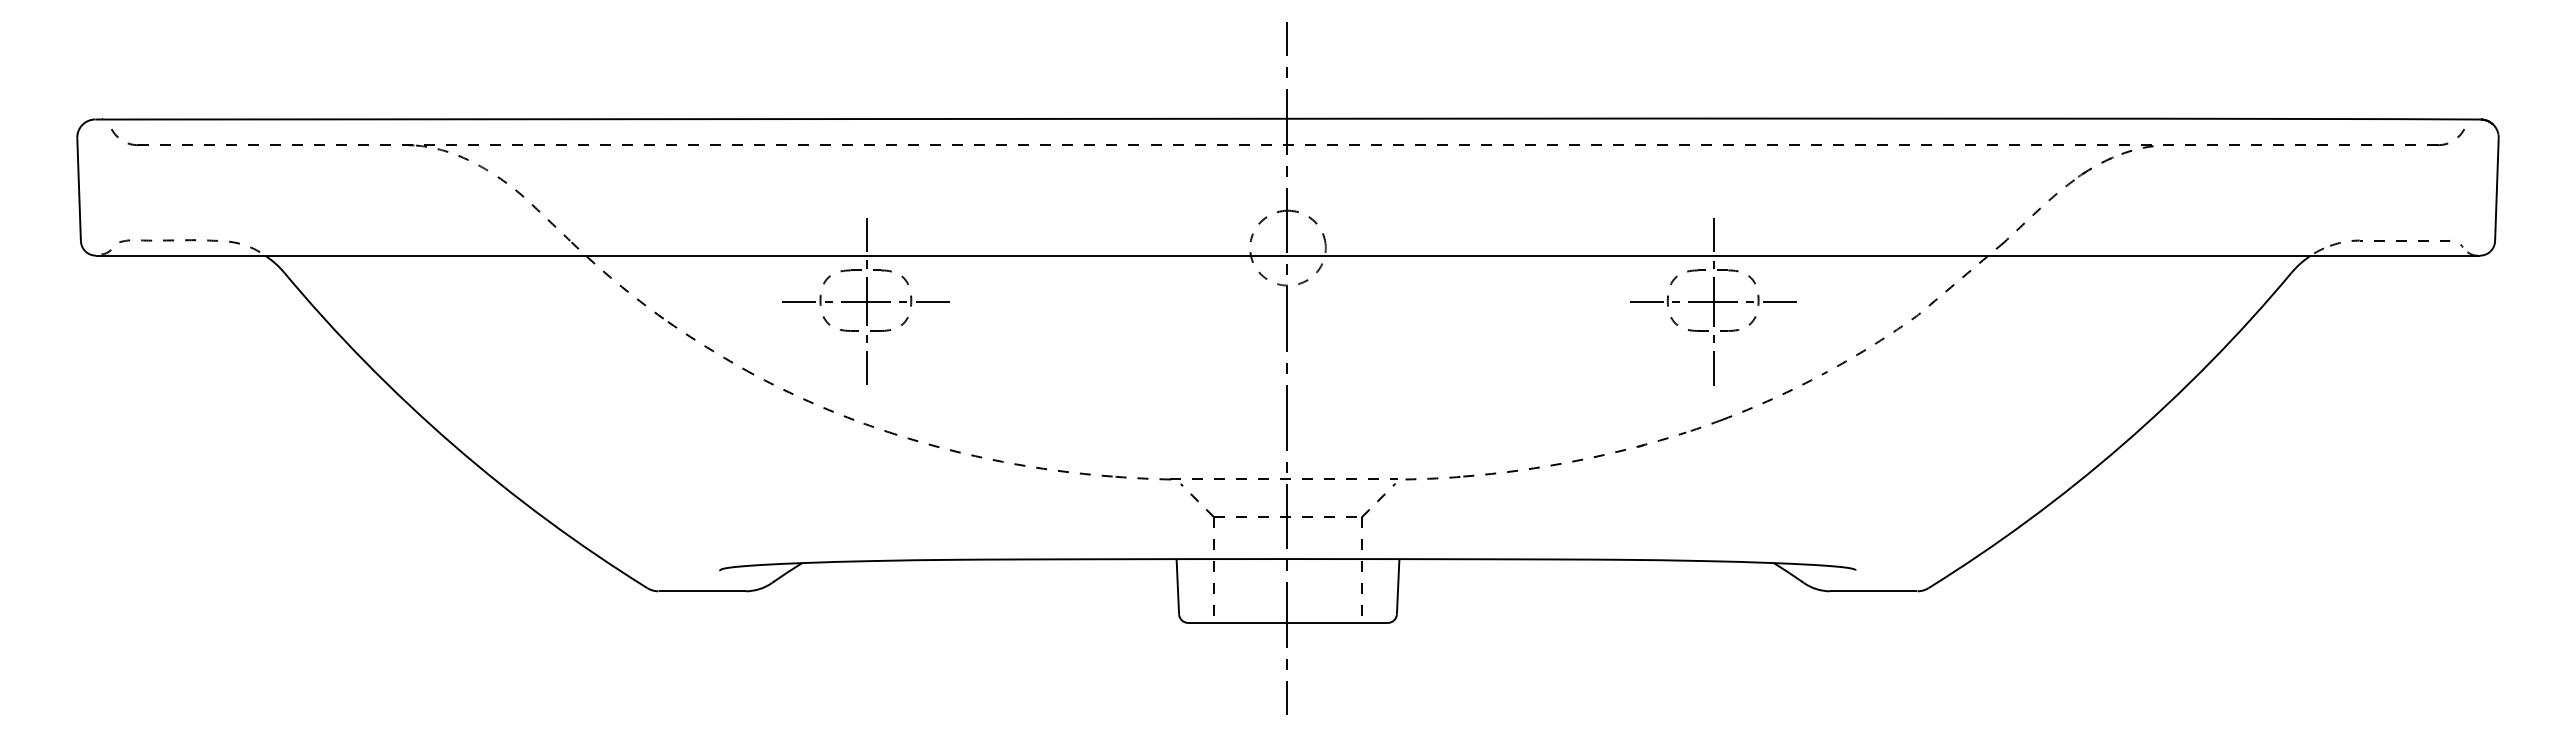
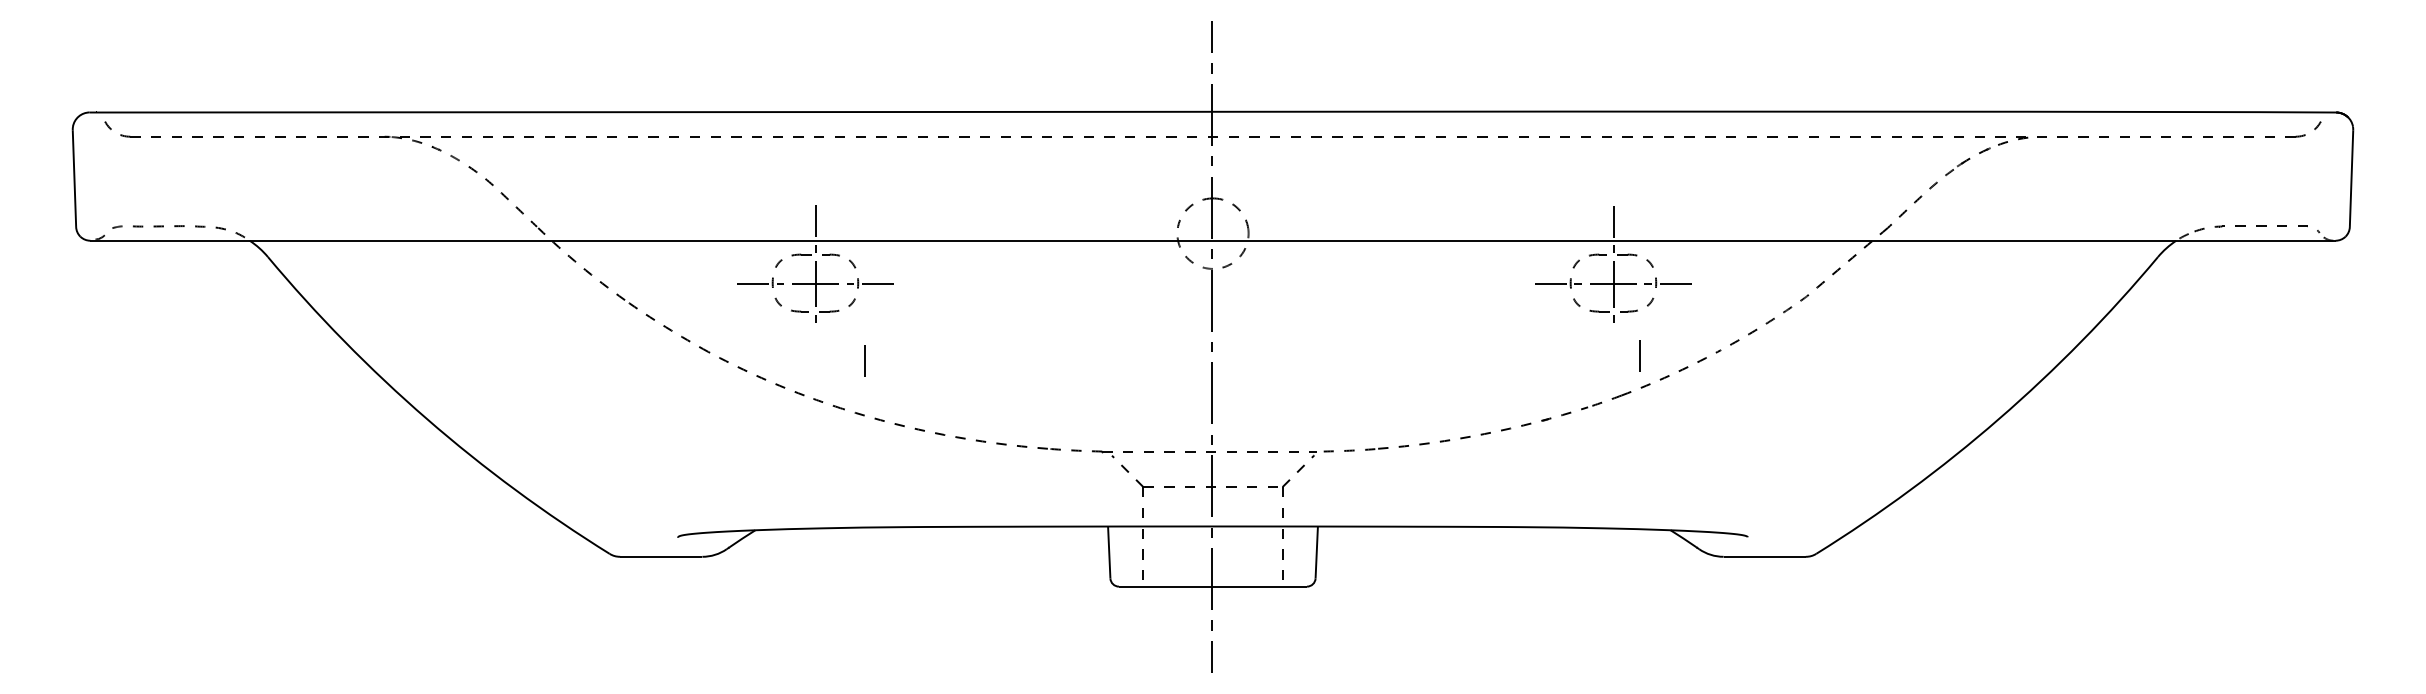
line: (866, 367) -> (865, 360), moved
line: (1713, 368) -> (1640, 356), moved

